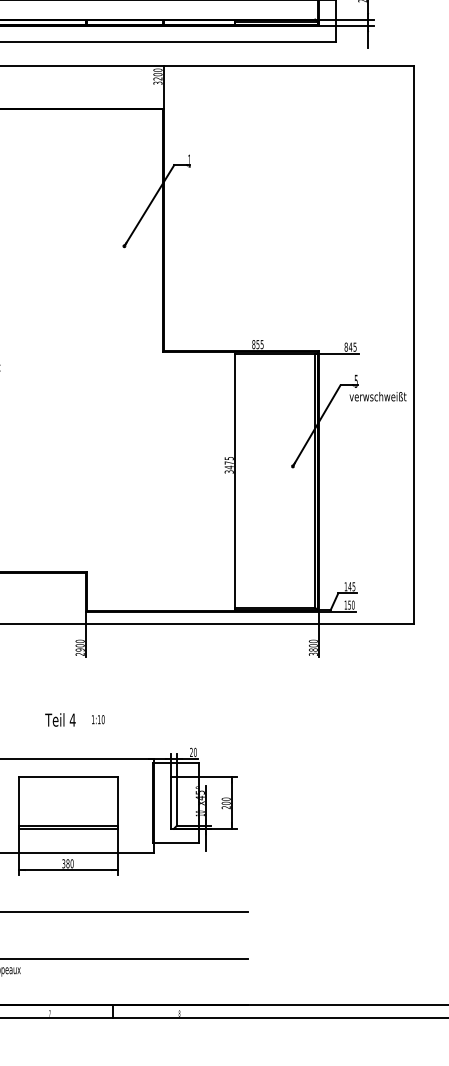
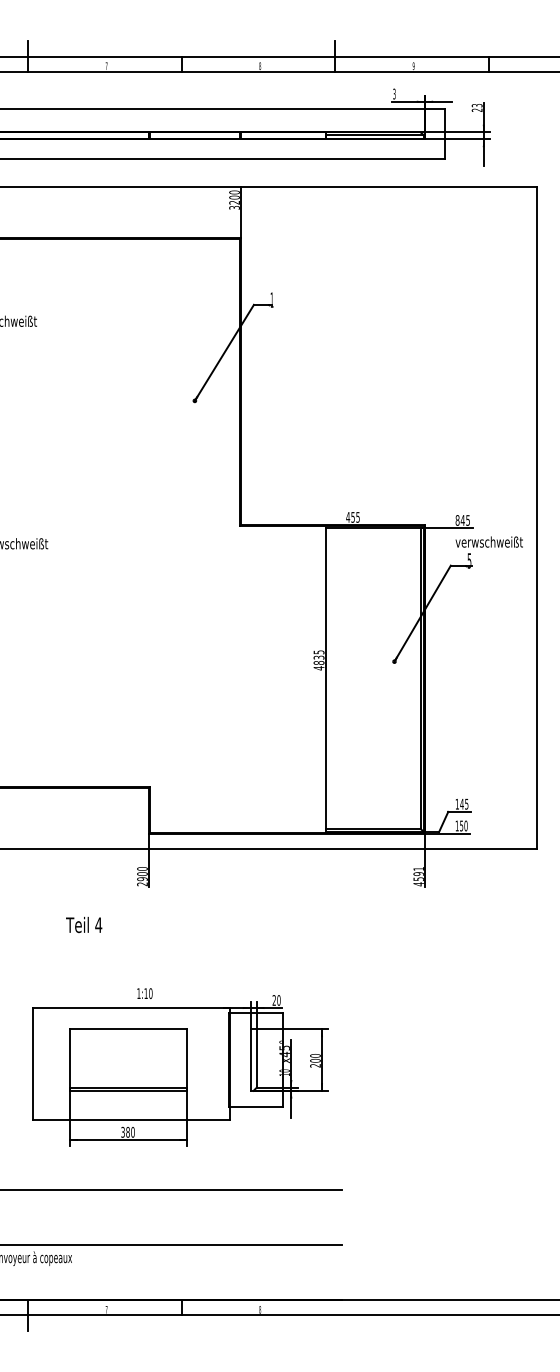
text: (254, 344) -> (348, 517), 855 -> 455
text: (377, 396) -> (488, 541), moved
text: (228, 467) -> (318, 662), 3475 -> 4835
text: (313, 647) -> (418, 876), 3800 -> 4591
text: (60, 719) -> (84, 924), moved
text: (97, 719) -> (144, 993), moved

